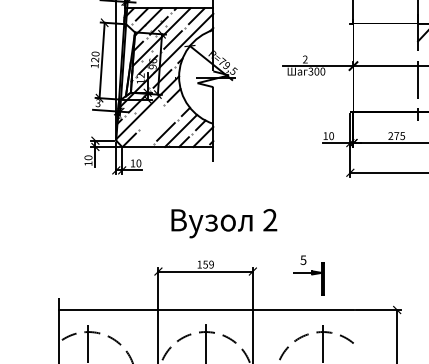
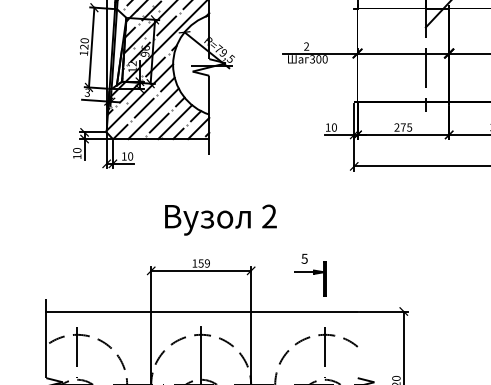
line: (151, 117) -> (143, 107), added
line: (160, 122) -> (153, 113), added

